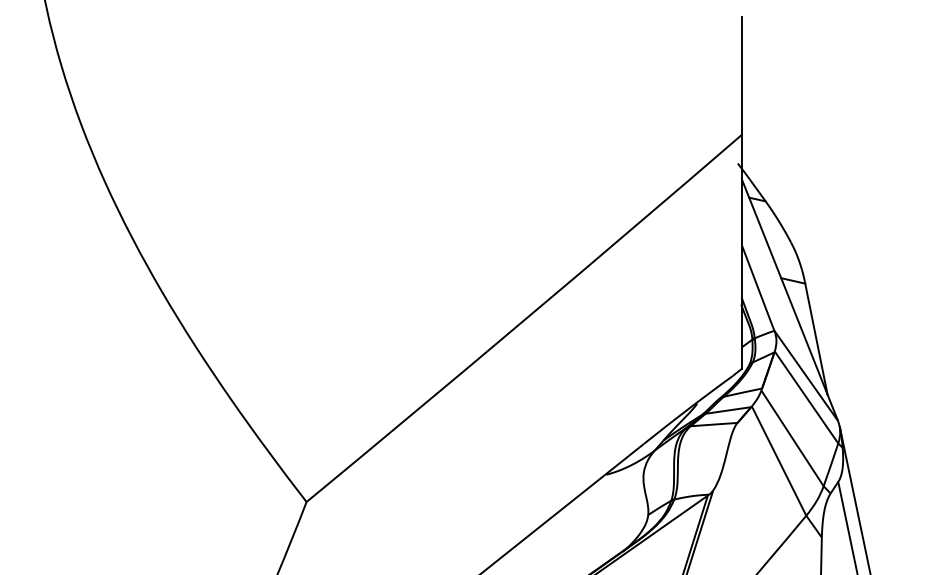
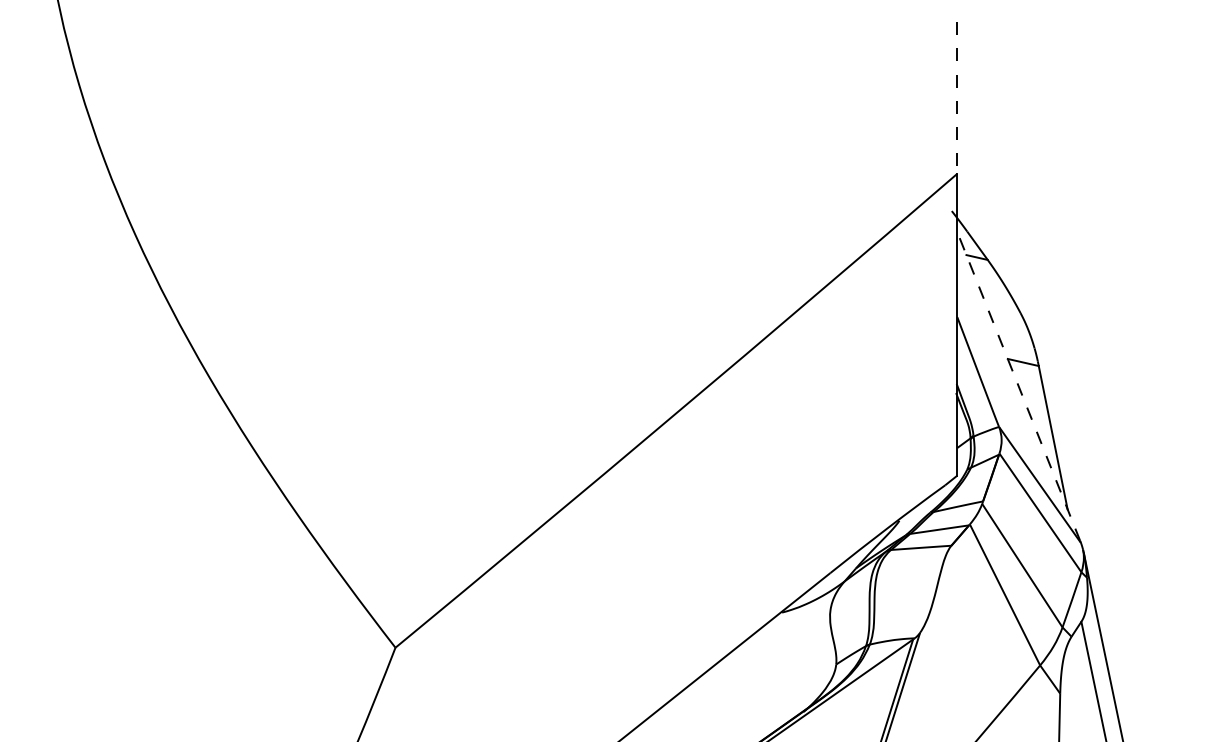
line: (742, 75) -> (957, 97), solid -> dashed
line: (789, 299) -> (1018, 386), solid -> dashed

